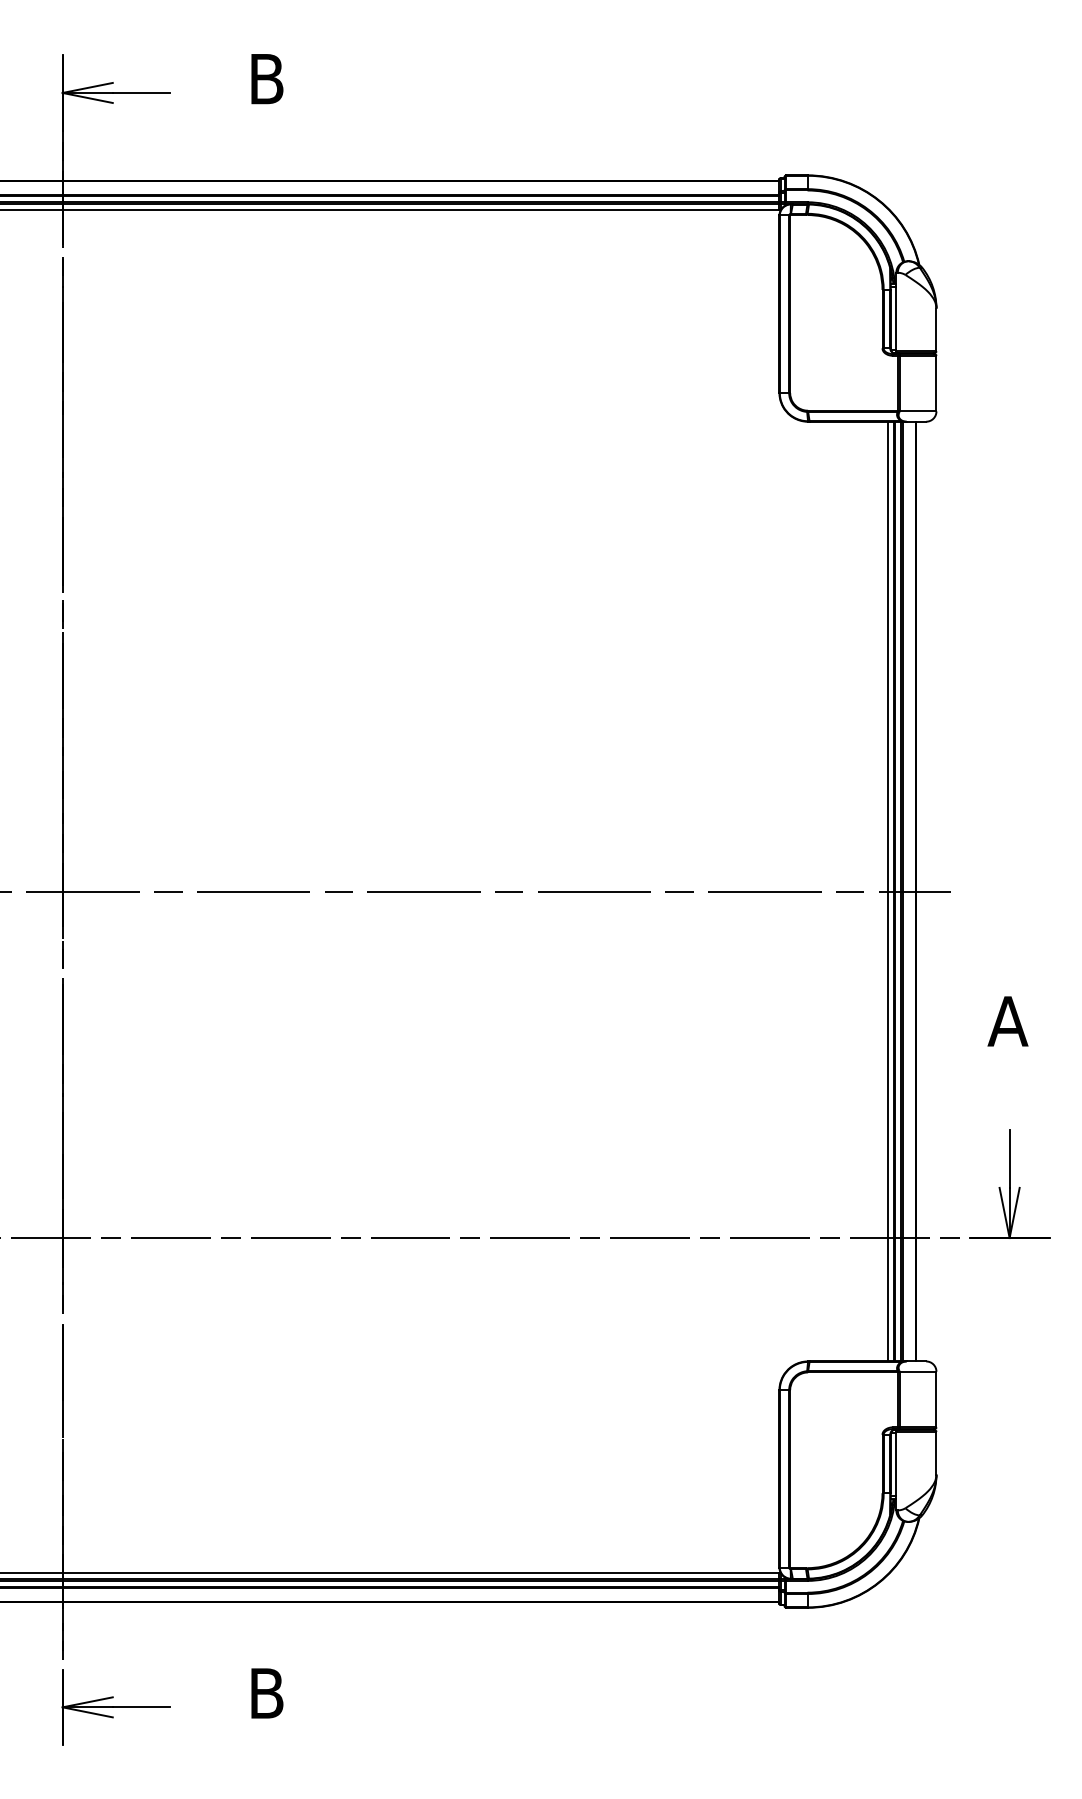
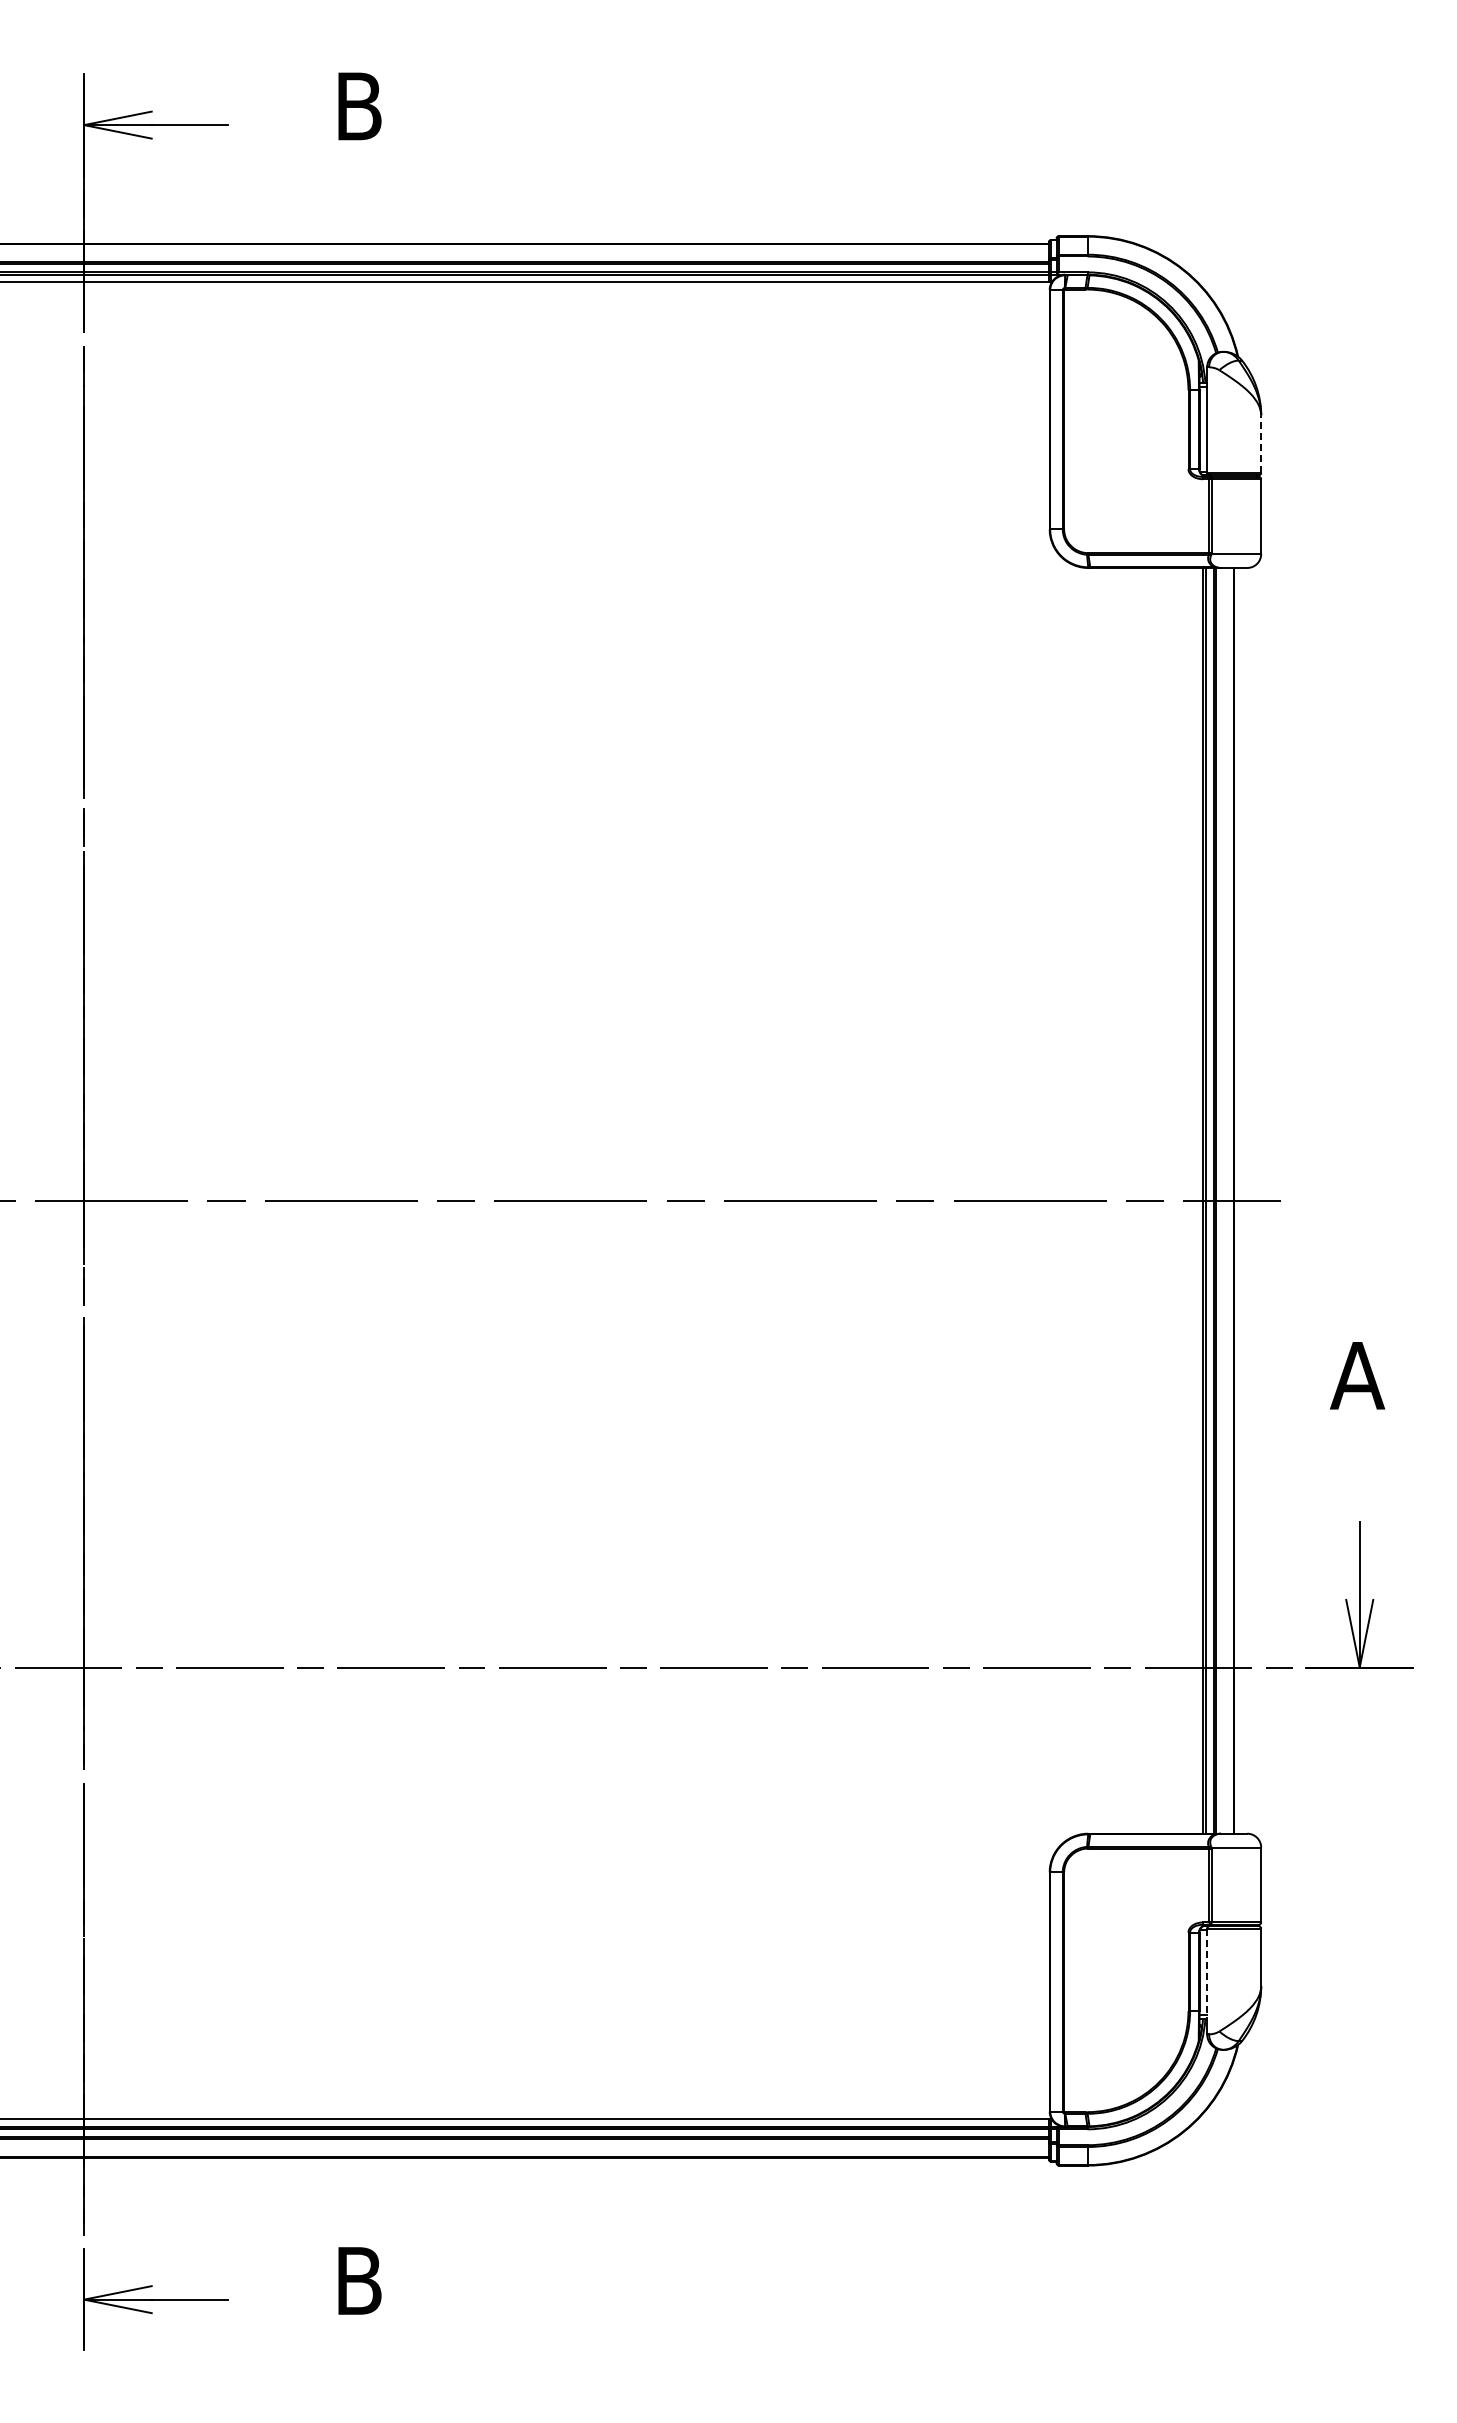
line: (936, 330) -> (1261, 444), solid -> dashed
line: (887, 891) -> (1195, 1200), removed
line: (896, 1465) -> (1207, 1974), solid -> dashed

